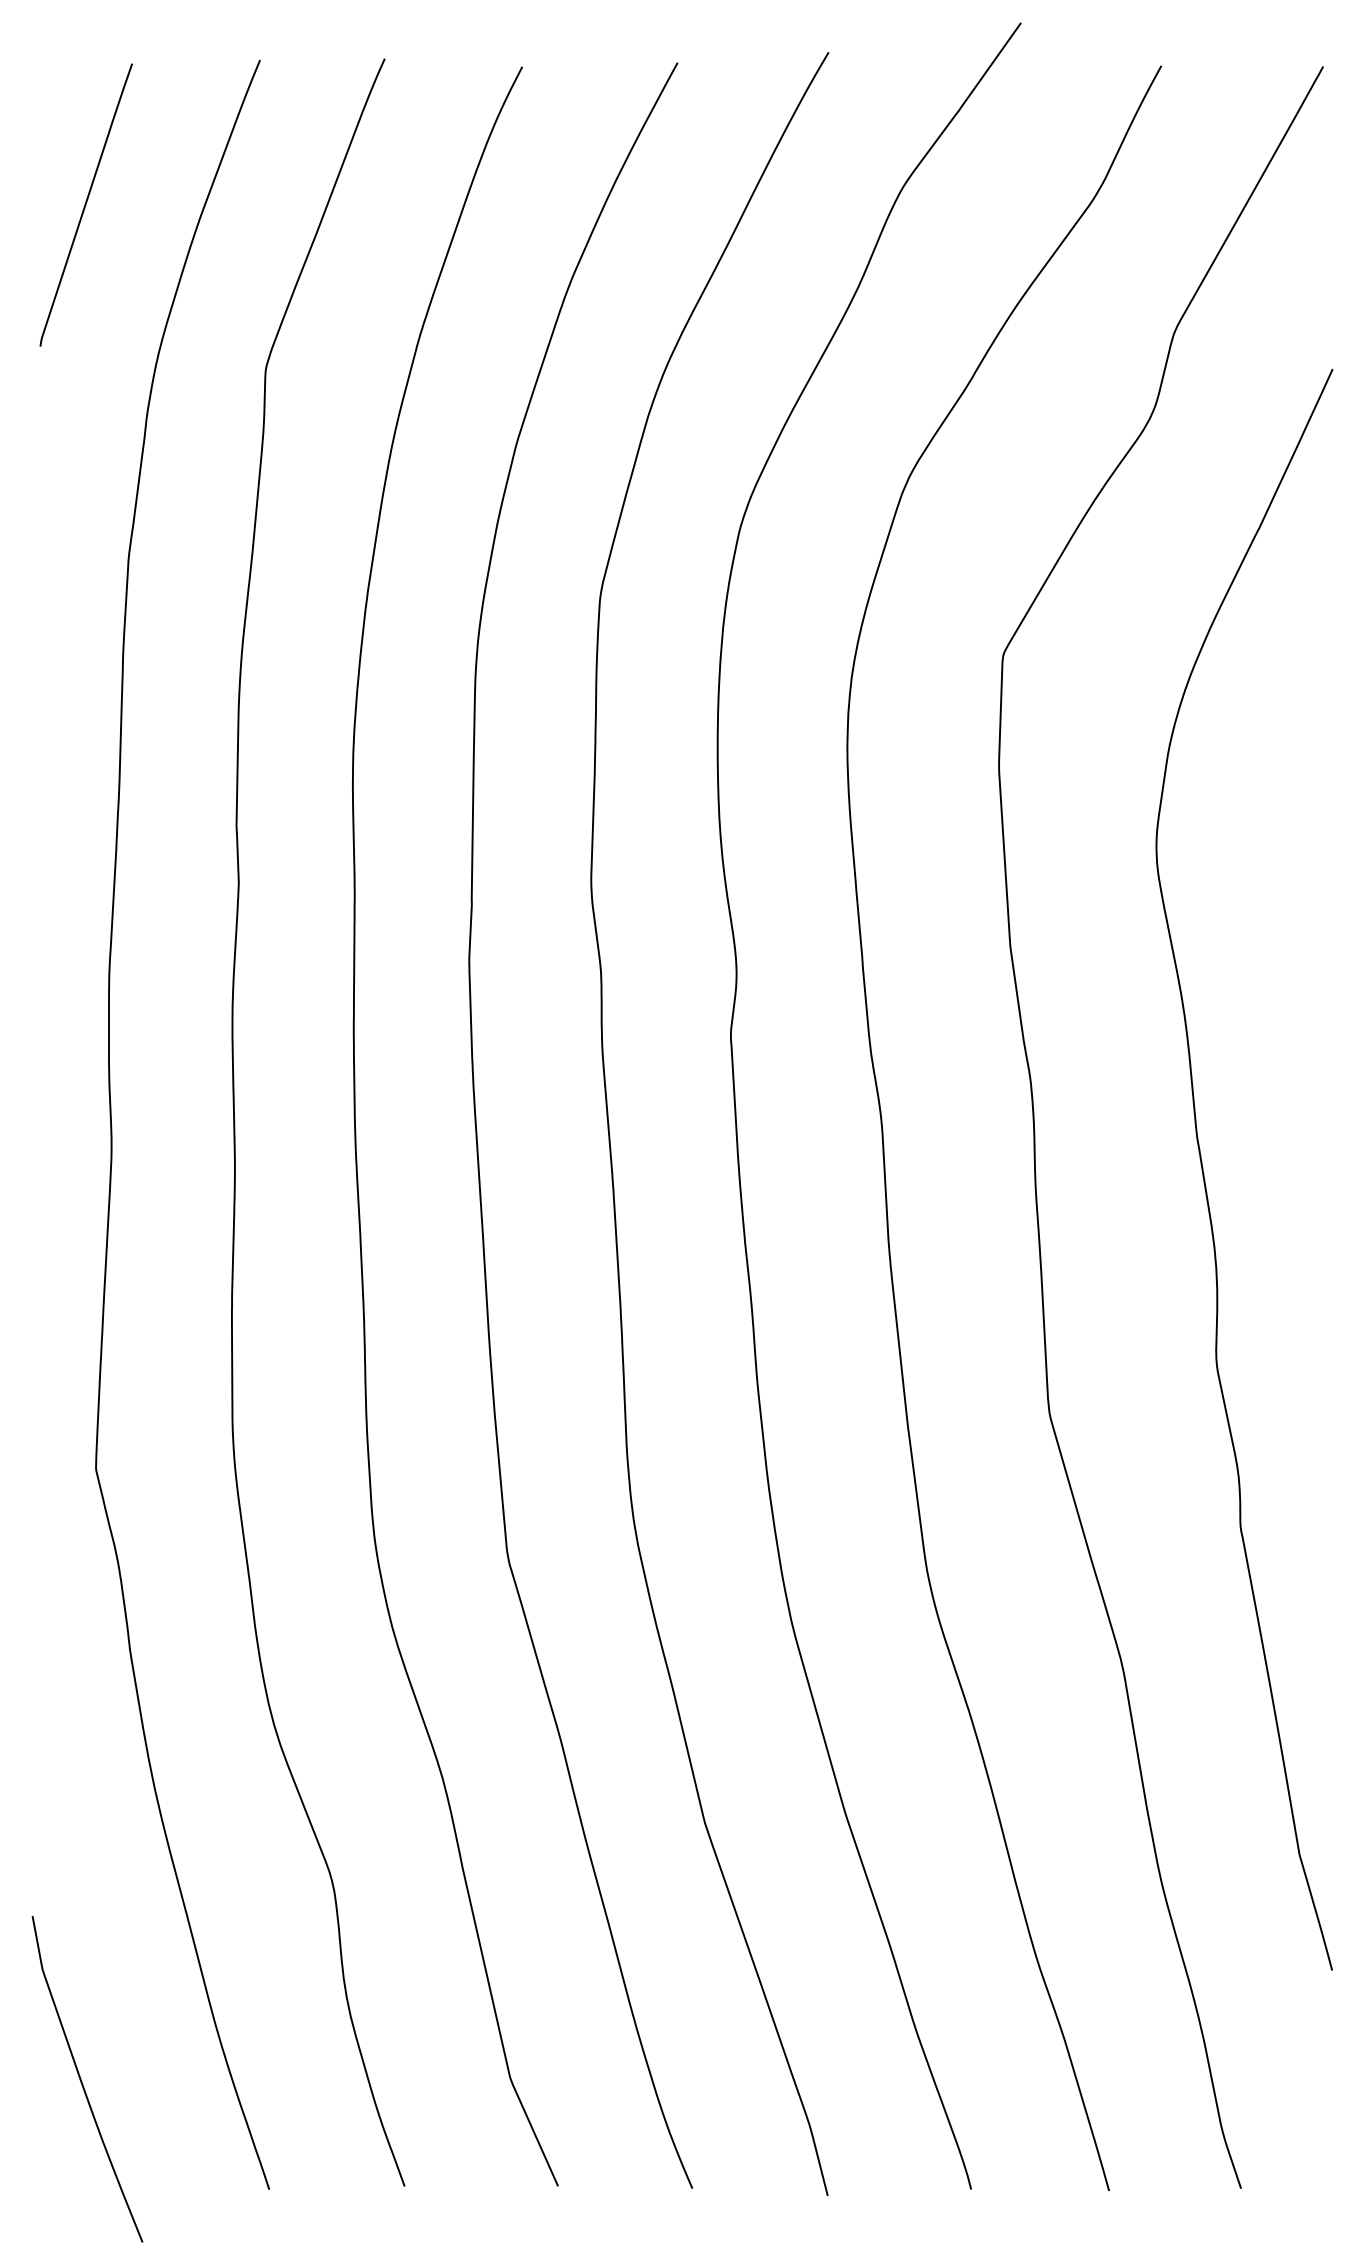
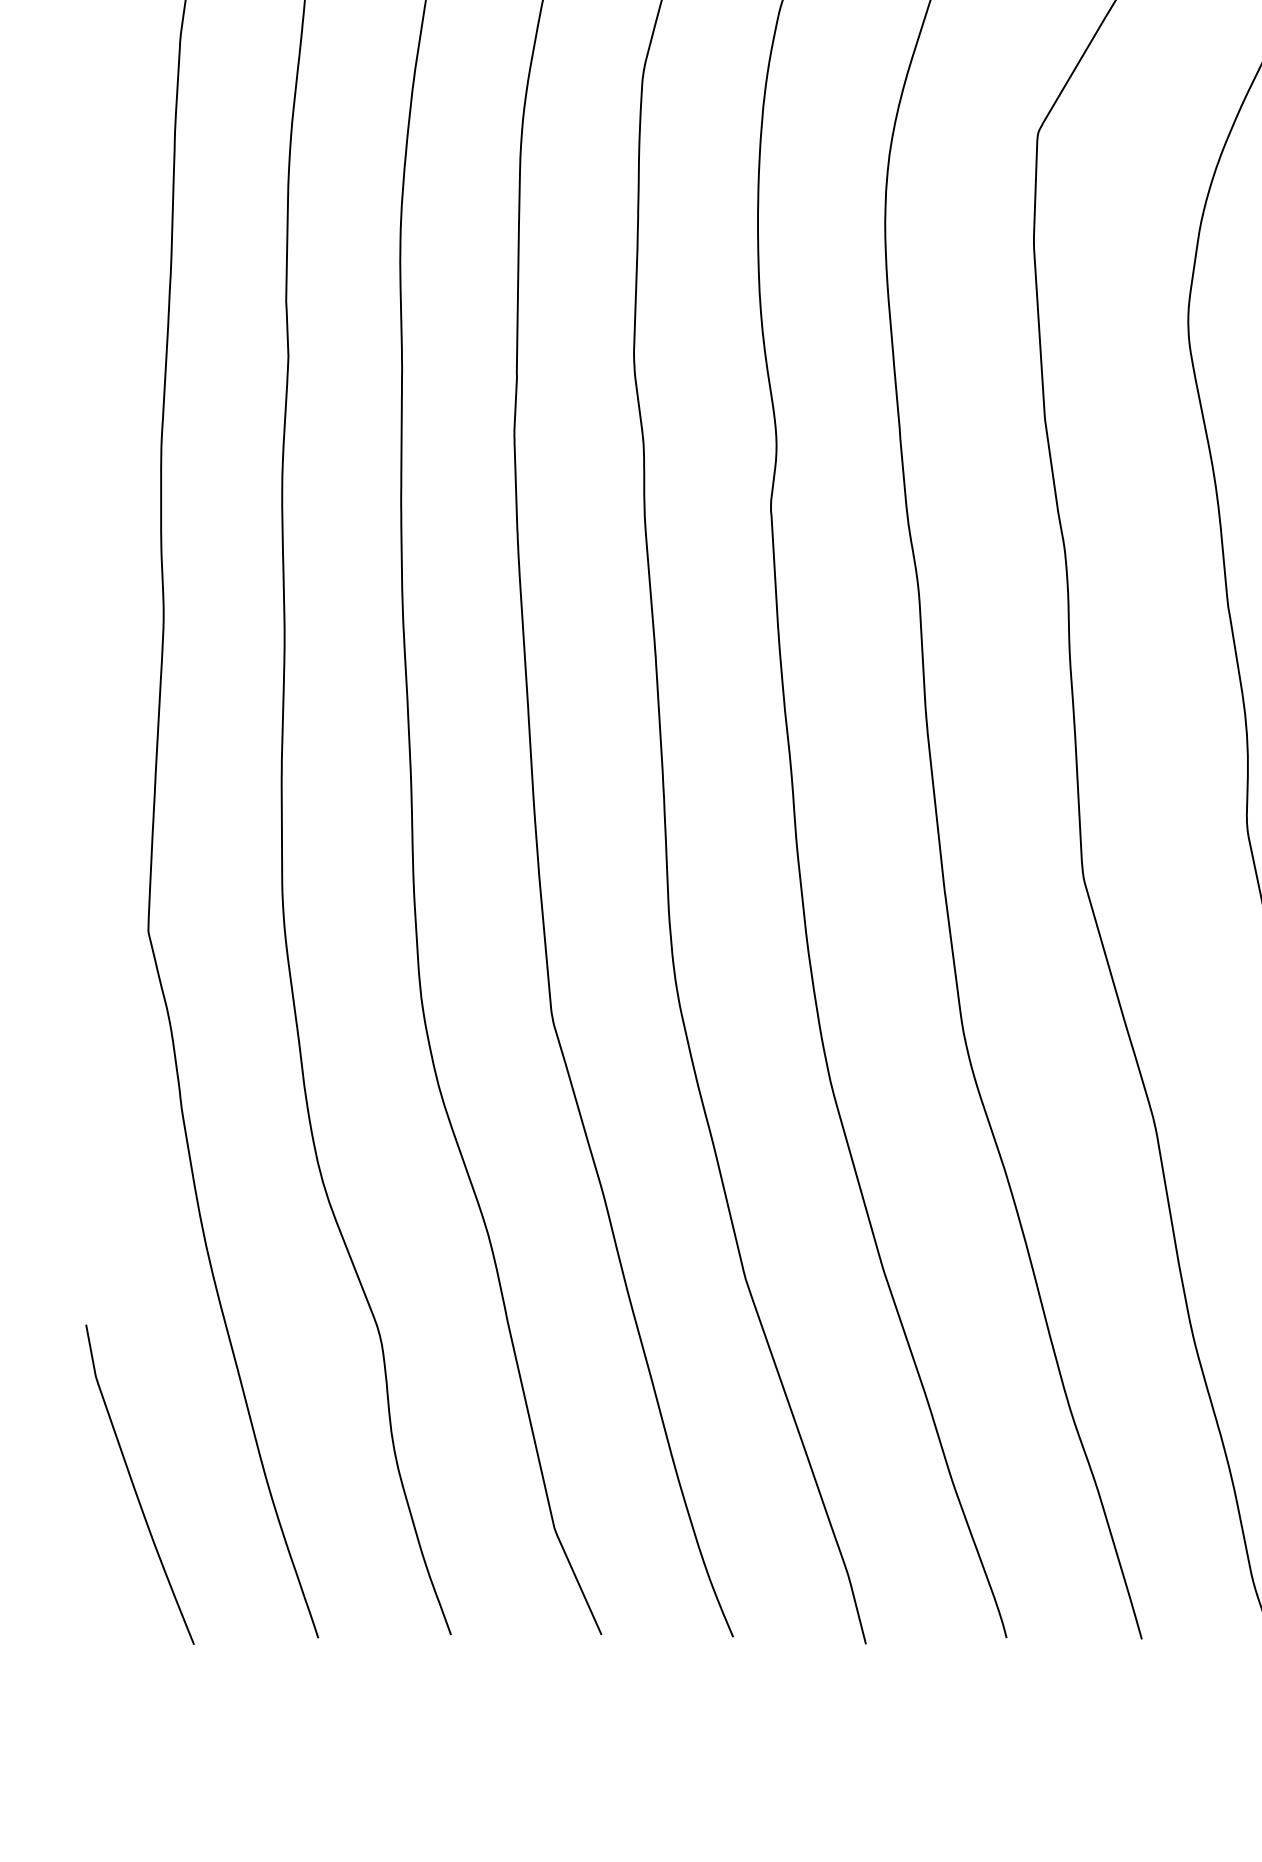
curve: (82, 2081) -> (135, 1486), moved

